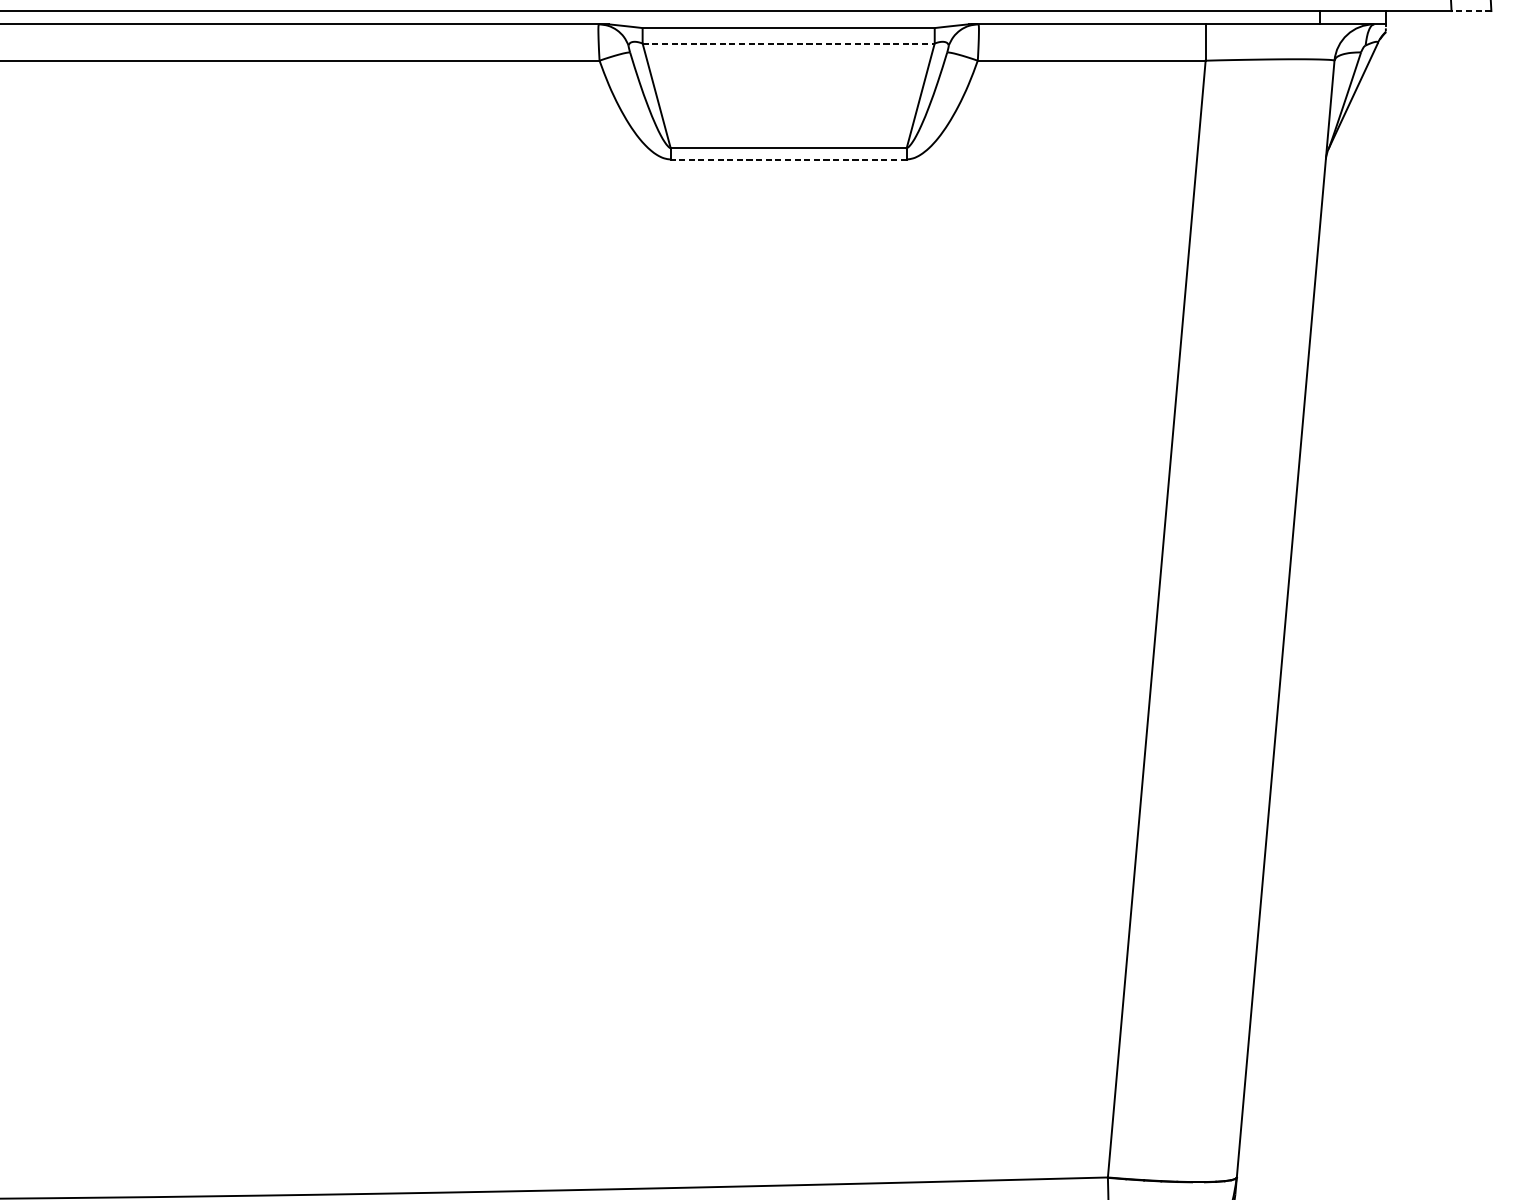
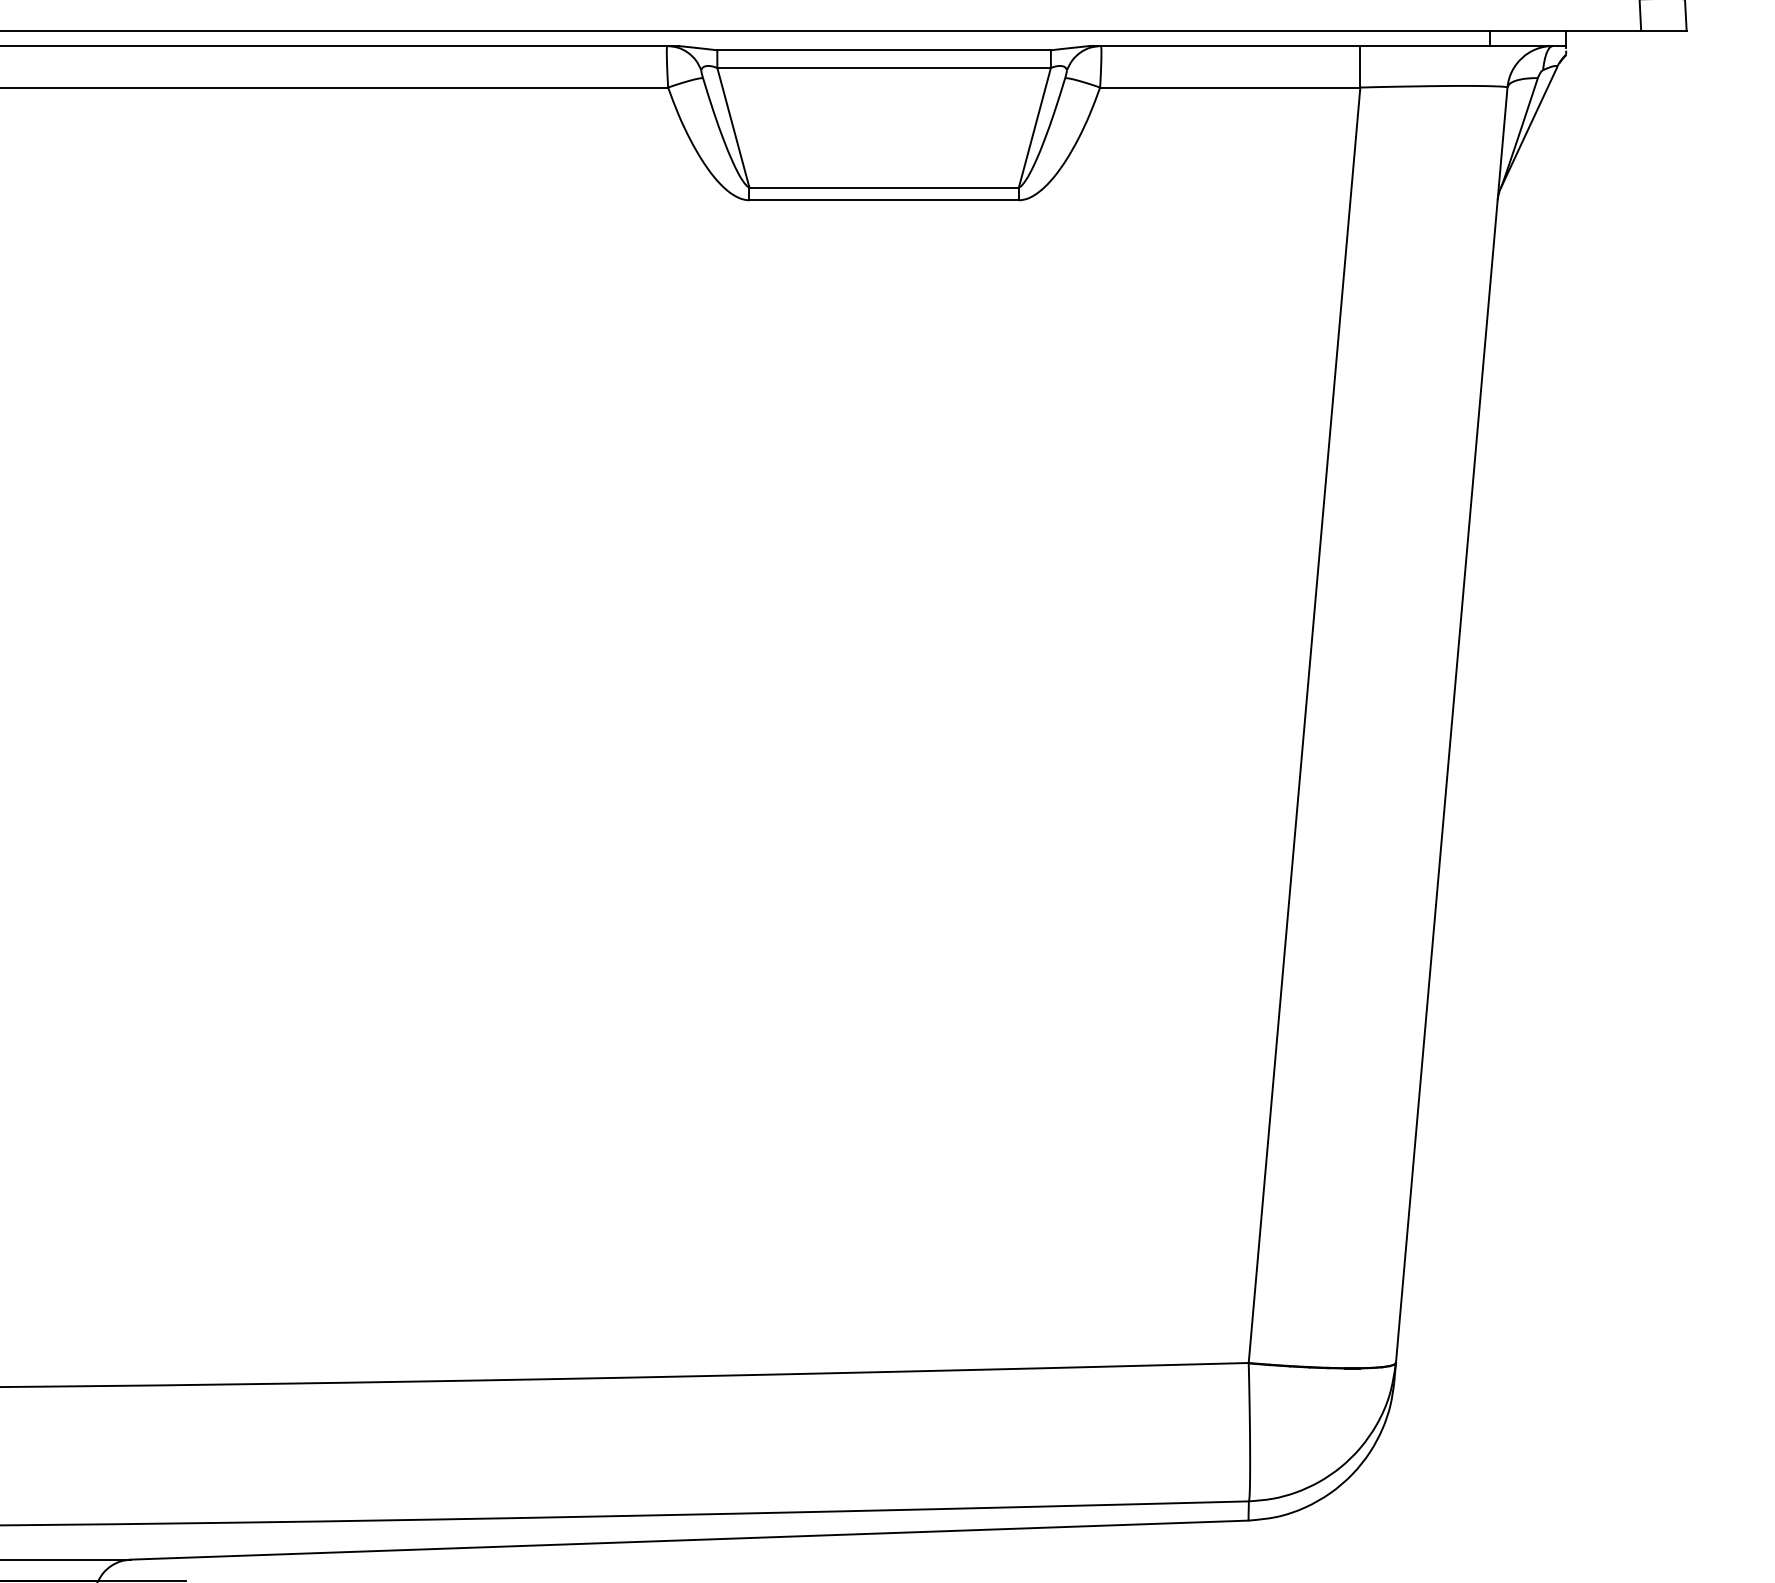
line: (1471, 10) -> (1663, 30), dashed -> solid
line: (789, 43) -> (884, 67), dashed -> solid
line: (789, 159) -> (884, 200), dashed -> solid

